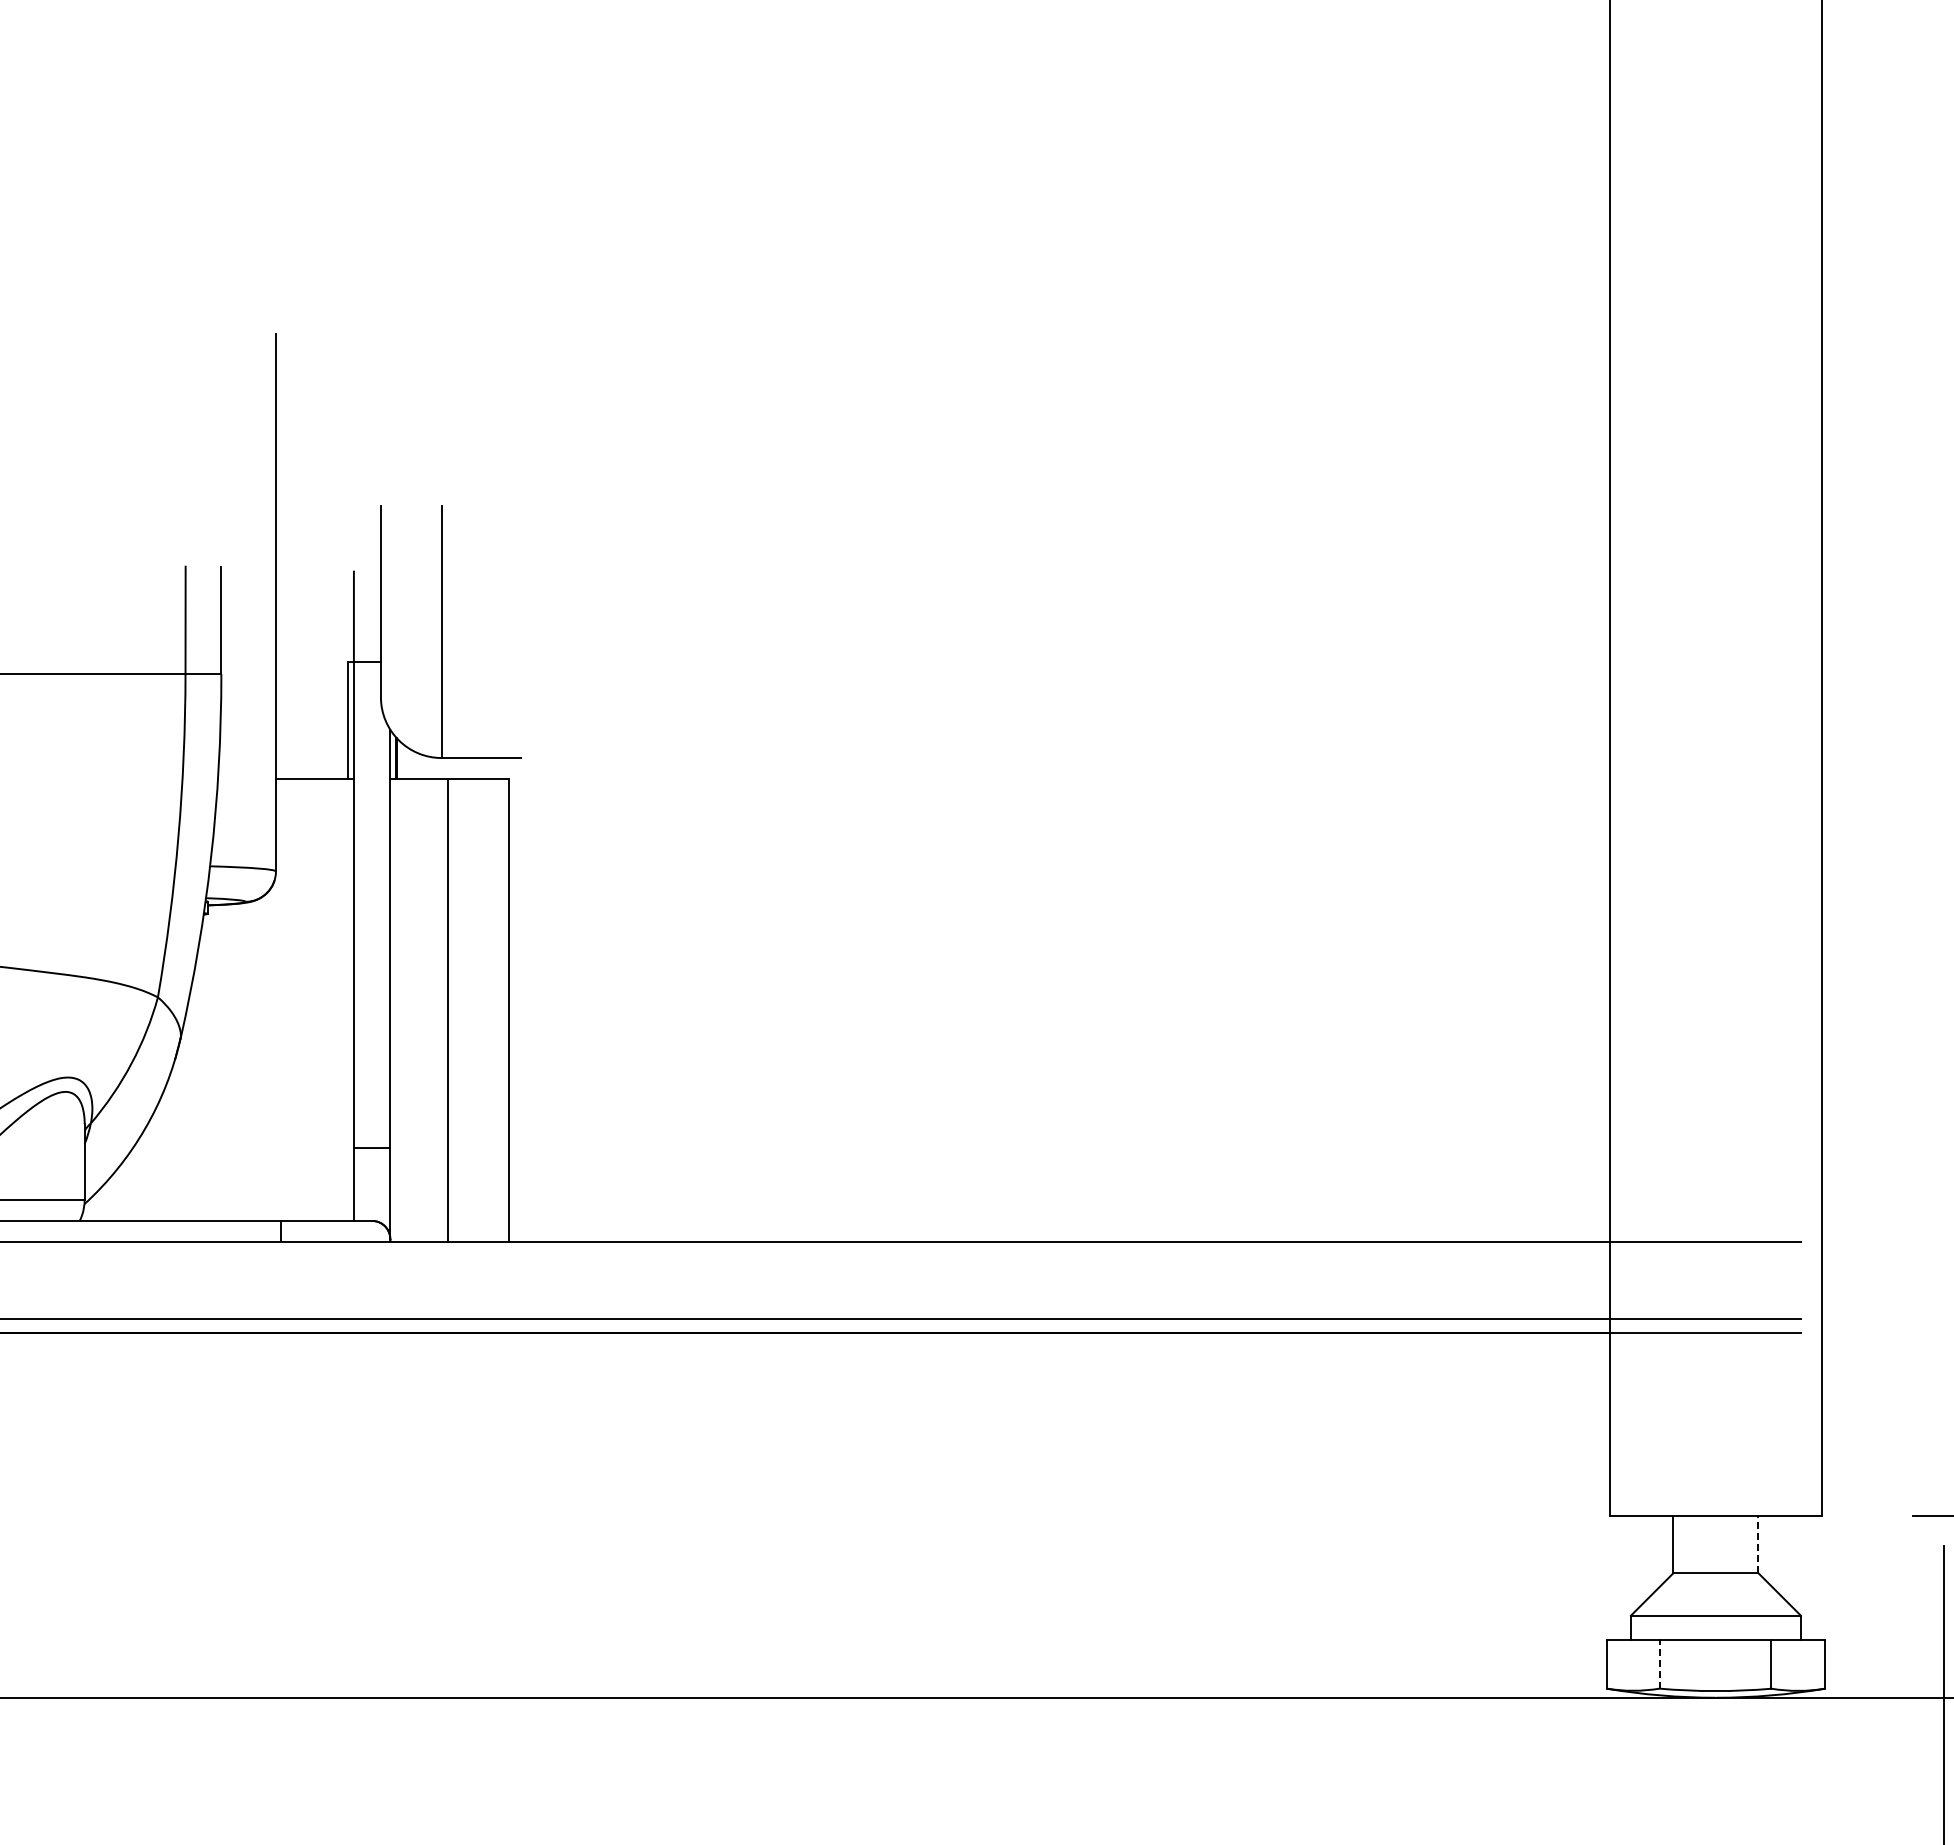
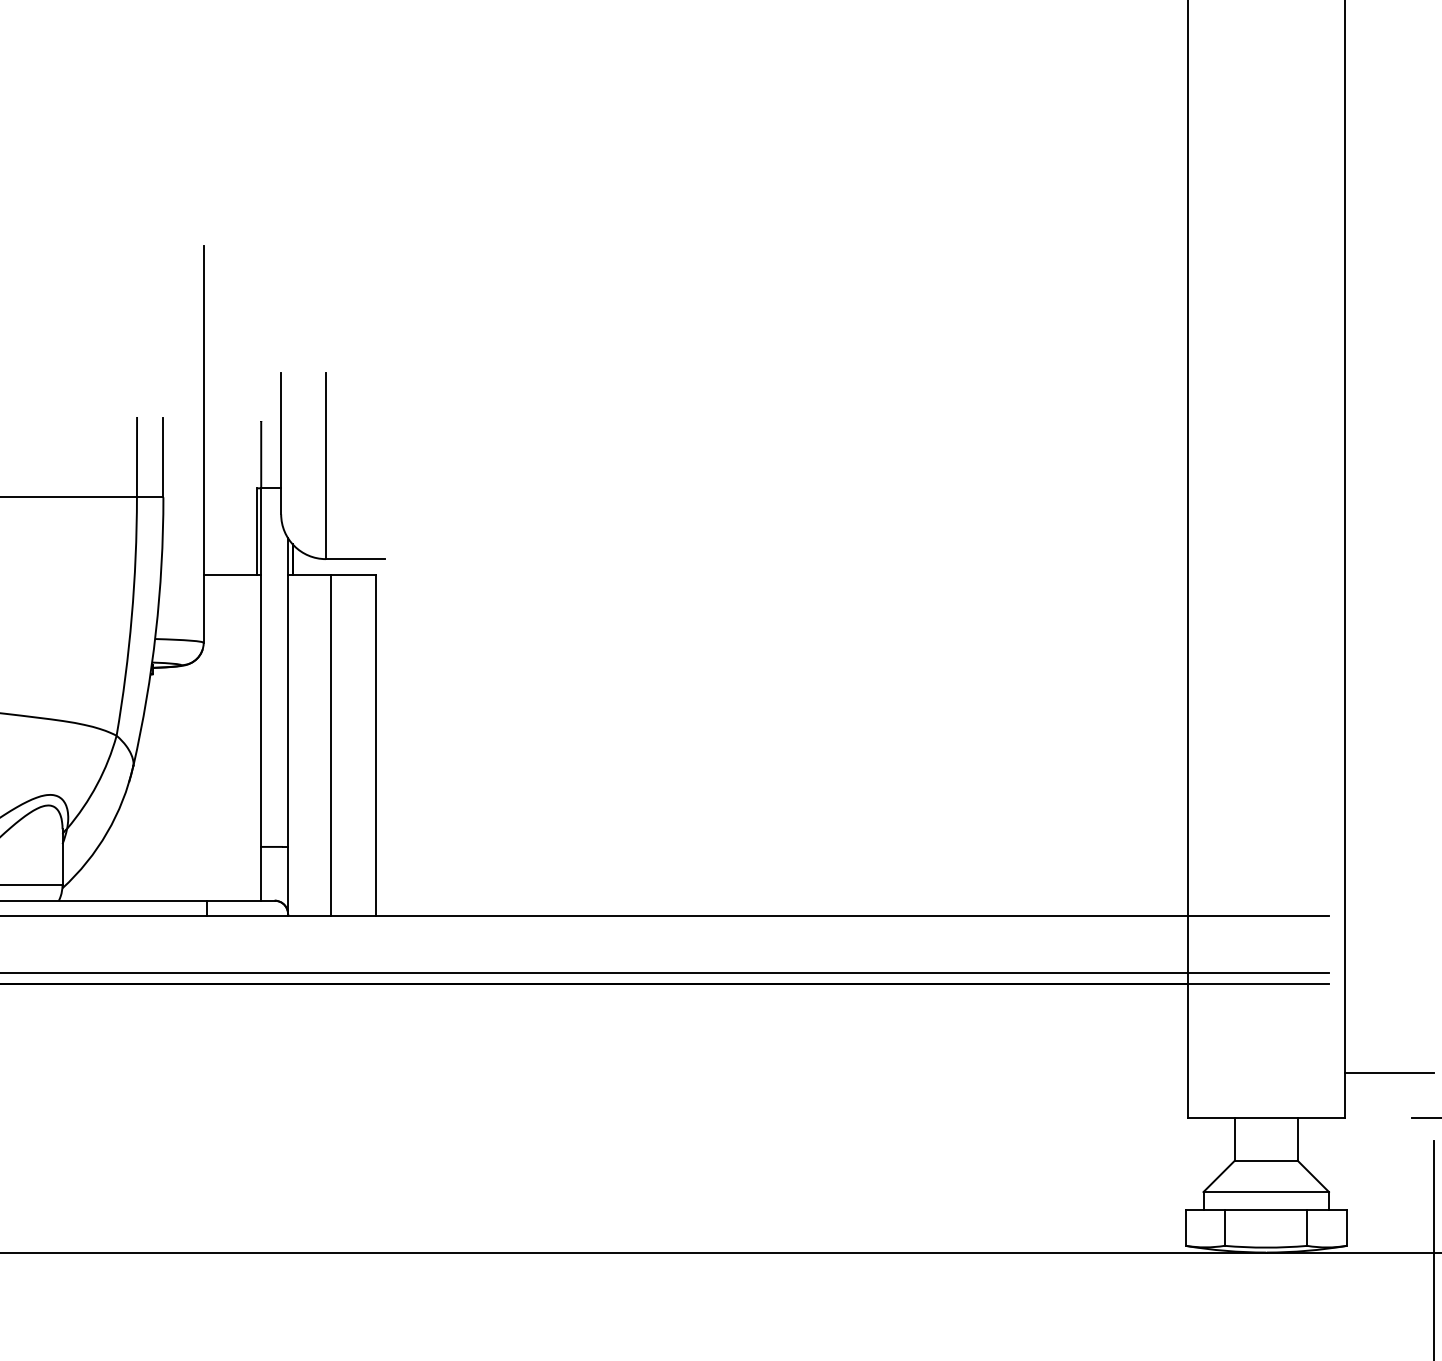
line: (1882, 1454) -> (1389, 1073), added
line: (1758, 1544) -> (1297, 1139), dashed -> solid
line: (1659, 1663) -> (1224, 1227), dashed -> solid

